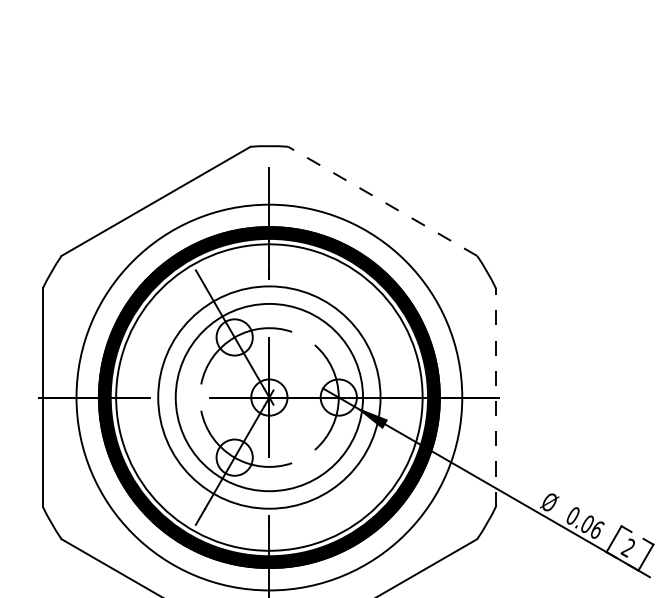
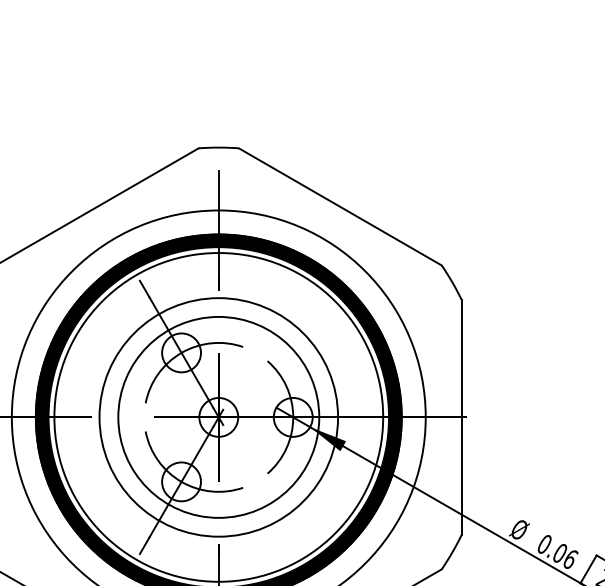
line: (382, 201) -> (340, 207), dashed -> solid
line: (495, 397) -> (461, 417), dashed -> solid

